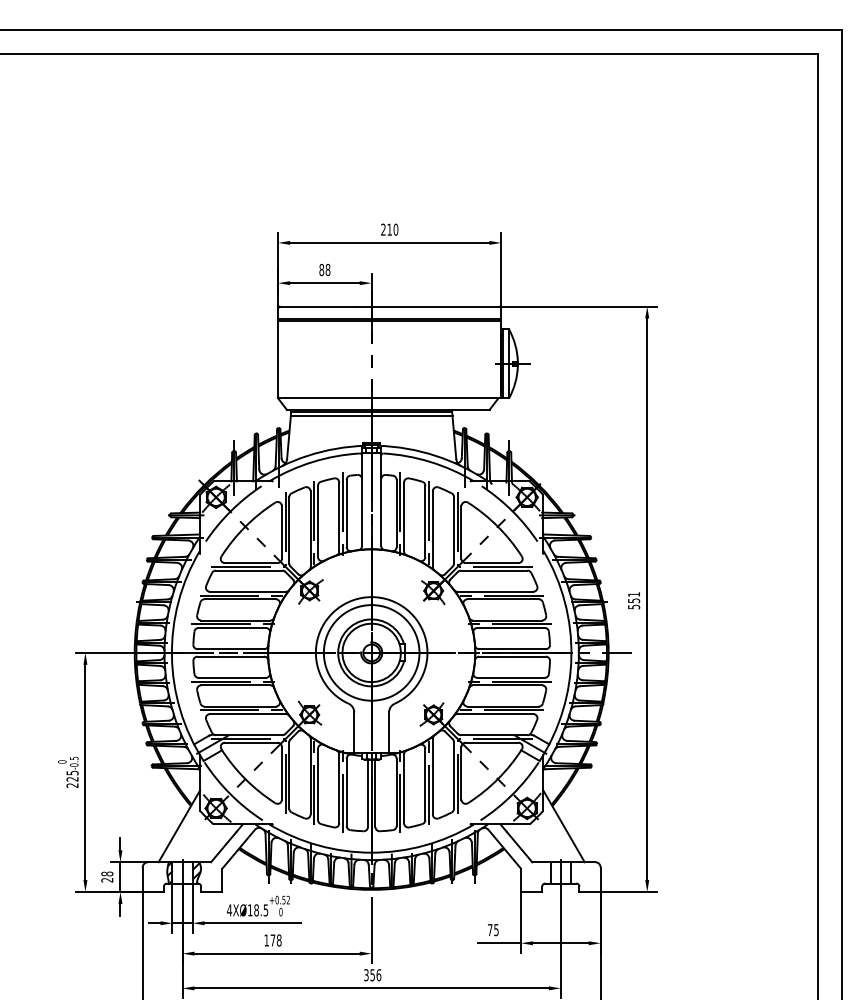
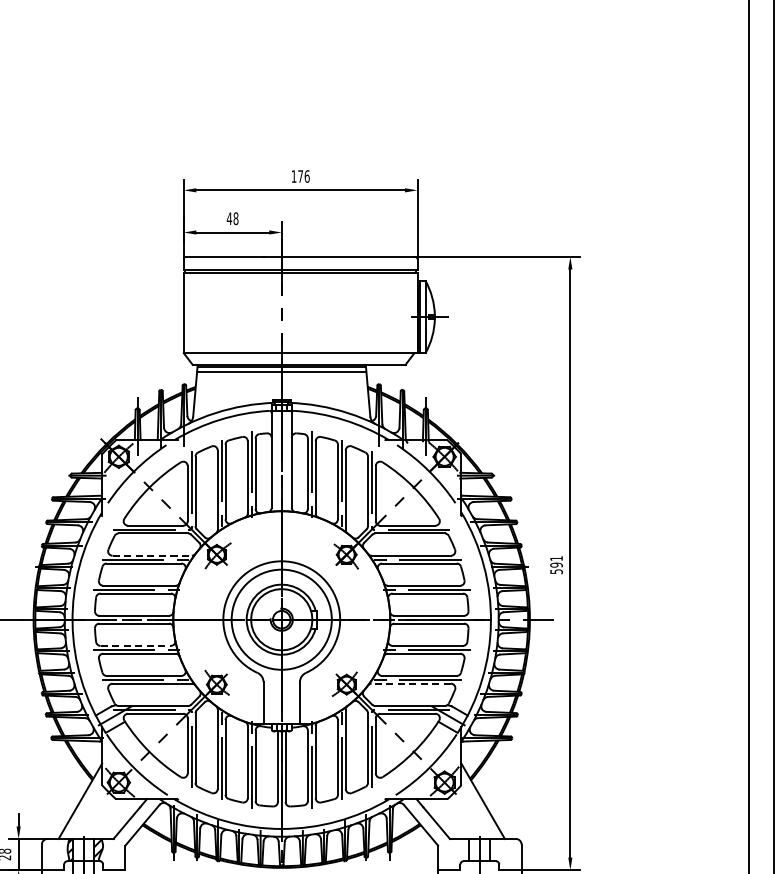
text: (389, 229) -> (300, 176), 210 -> 176
text: (321, 269) -> (229, 218), 88 -> 48
line: (248, 591) -> (152, 555), solid -> dashed
text: (633, 600) -> (555, 564), 551 -> 591
line: (232, 677) -> (135, 645), solid -> dashed
line: (495, 714) -> (411, 684), solid -> dashed

